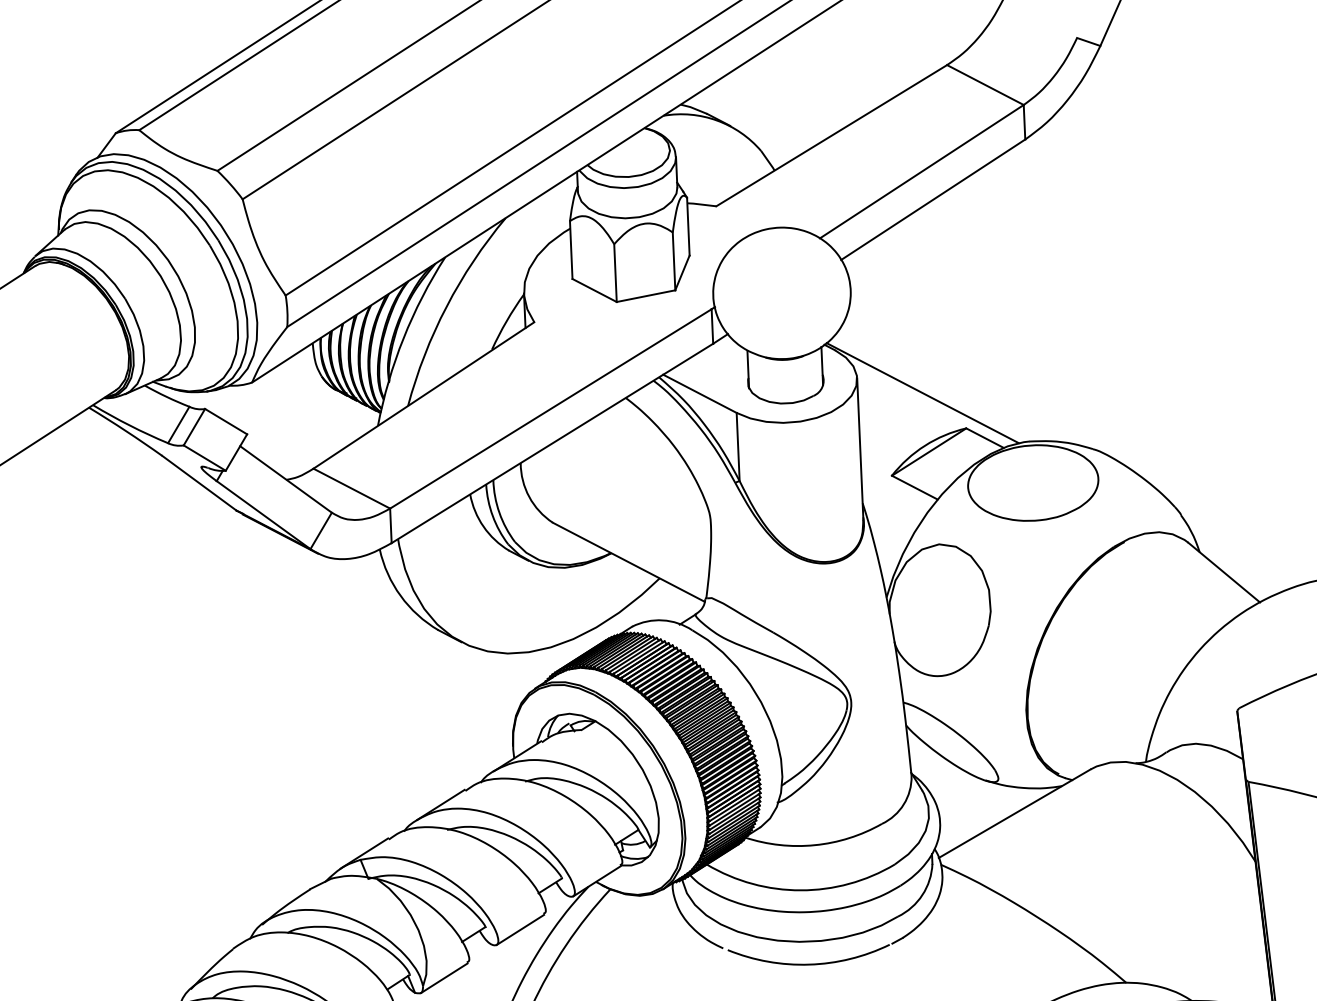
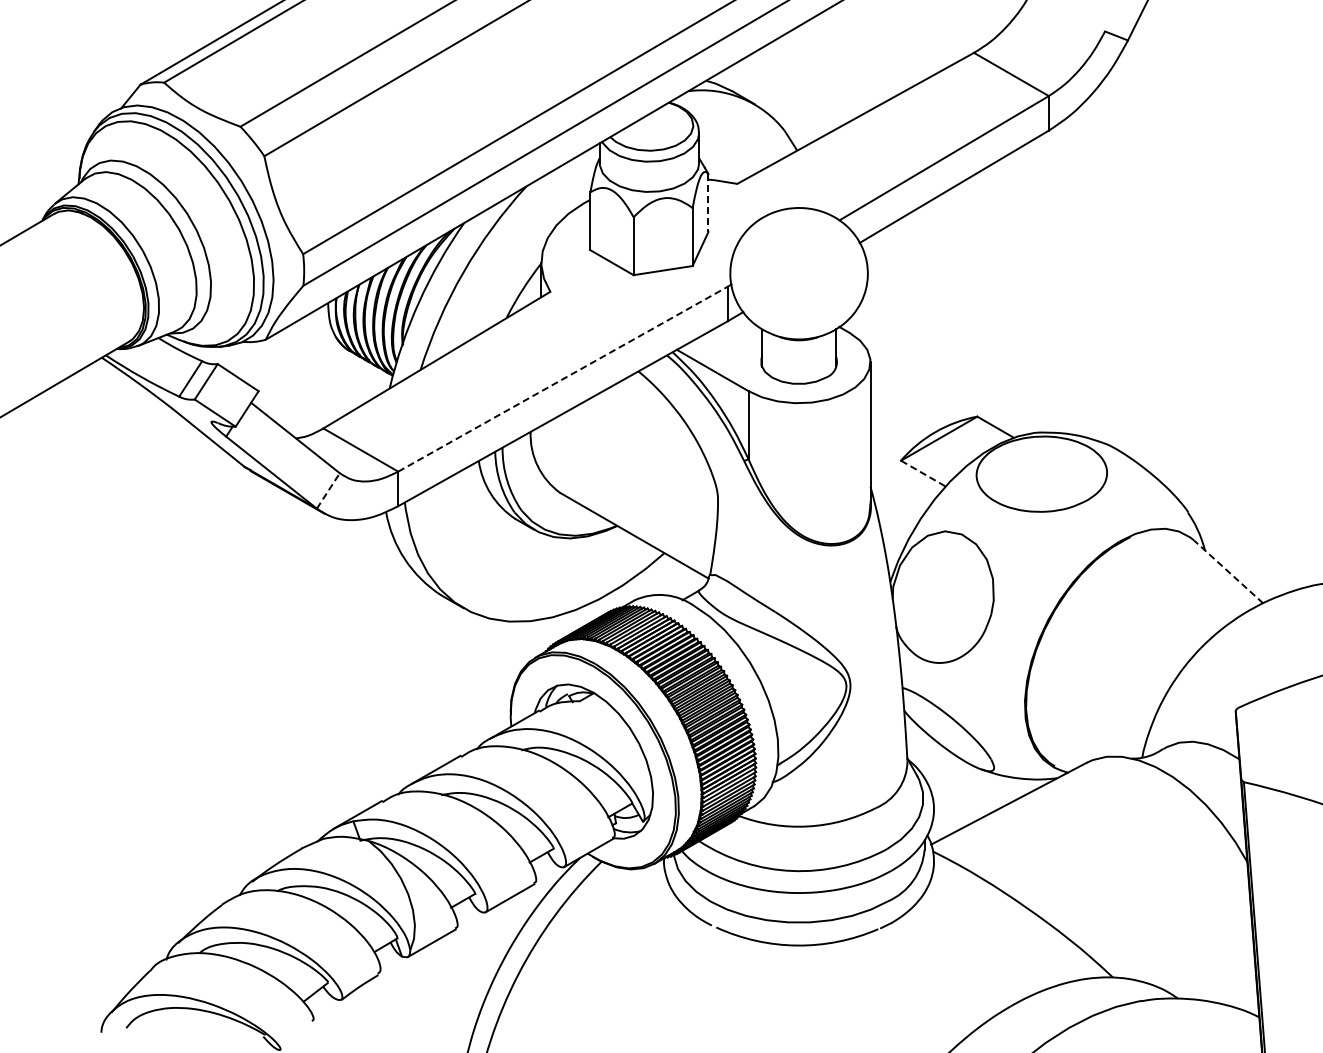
line: (688, 227) -> (708, 203), solid -> dashed
line: (922, 393) -> (935, 379), removed
line: (551, 408) -> (563, 378), solid -> dashed
line: (914, 487) -> (923, 473), solid -> dashed
line: (321, 530) -> (328, 490), solid -> dashed
line: (1224, 573) -> (1228, 572), solid -> dashed

